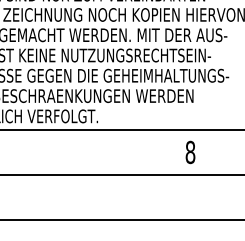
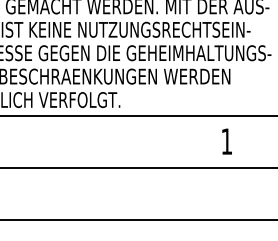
text: (190, 152) -> (226, 141), 8 -> 1

